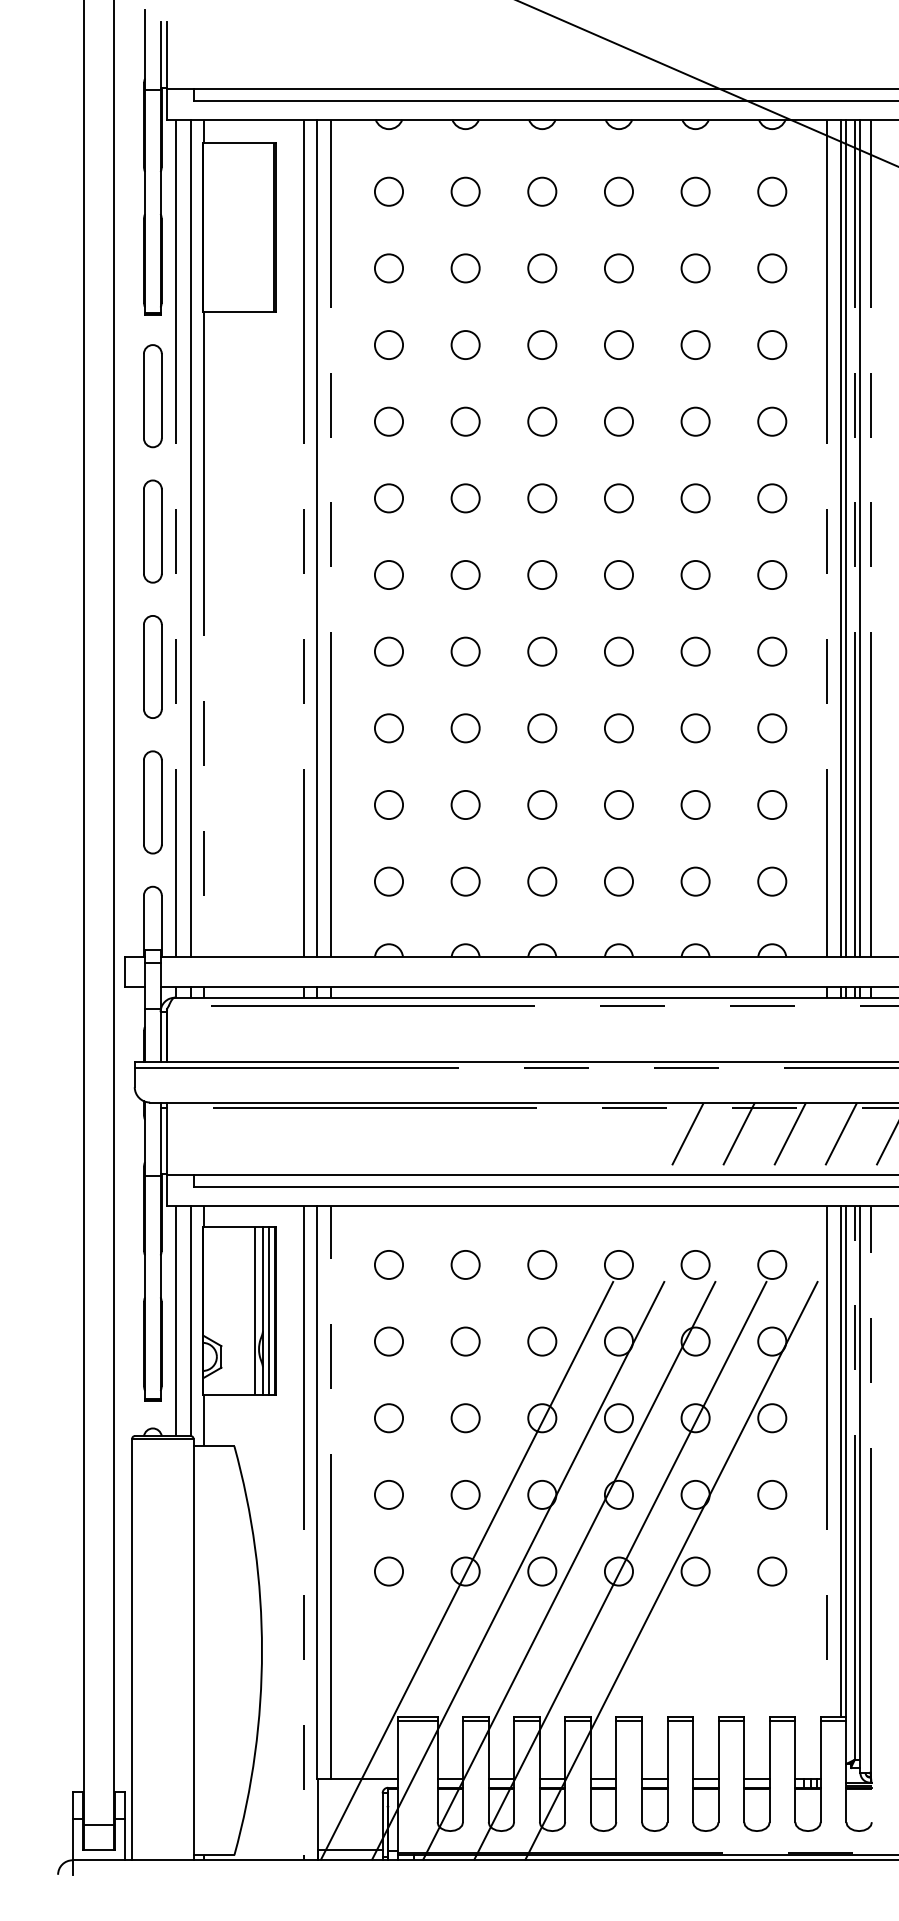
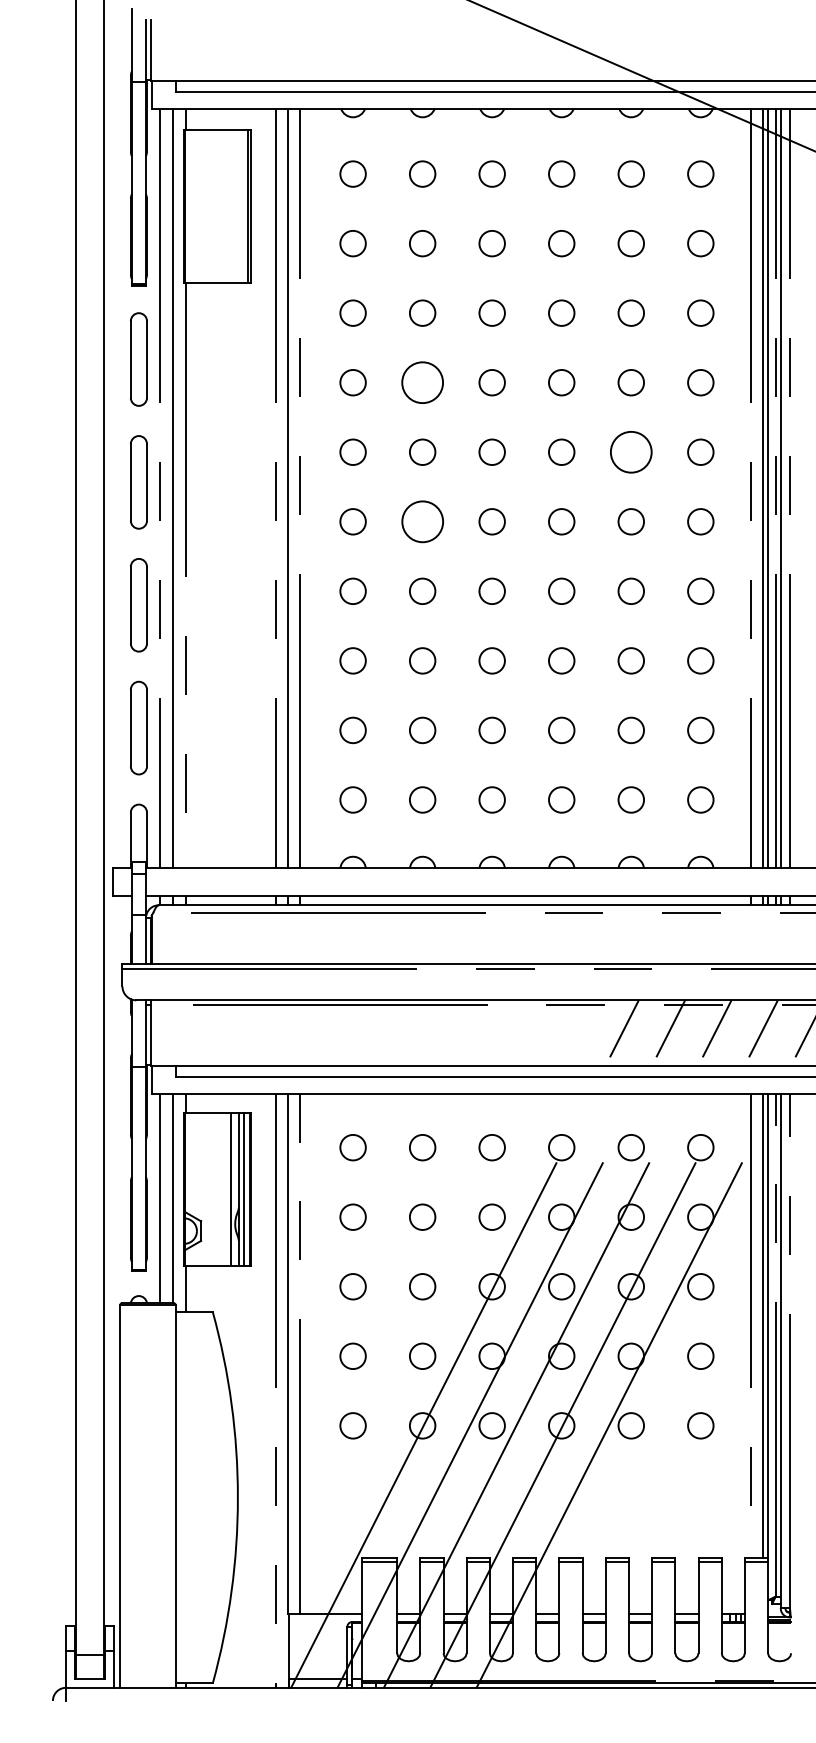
circle: (465, 421) -> (422, 382), size x1.6
circle: (695, 498) -> (631, 452), size x1.6
circle: (465, 574) -> (422, 521), size x1.6

